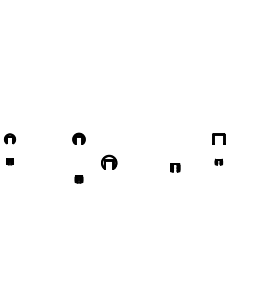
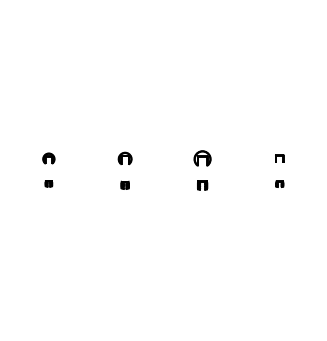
part: (218, 138) -> (279, 158), size x0.62
part: (109, 162) -> (202, 158), moved
part: (175, 167) -> (202, 185), moved
part: (78, 178) -> (124, 184), moved

